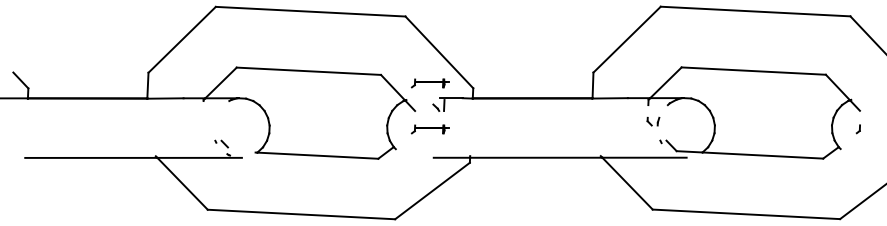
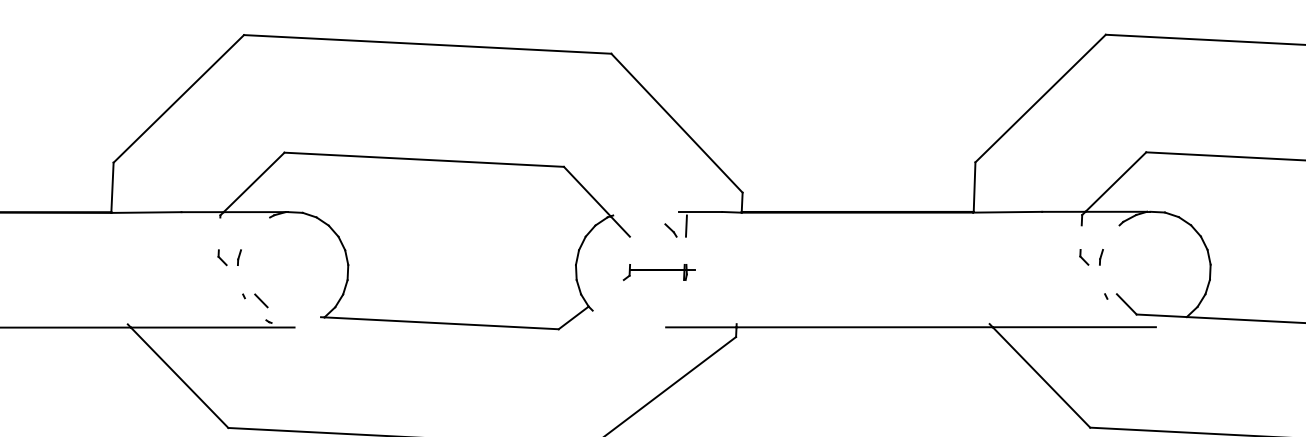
part: (429, 83) -> (657, 183), removed
part: (208, 121) -> (229, 257), added

